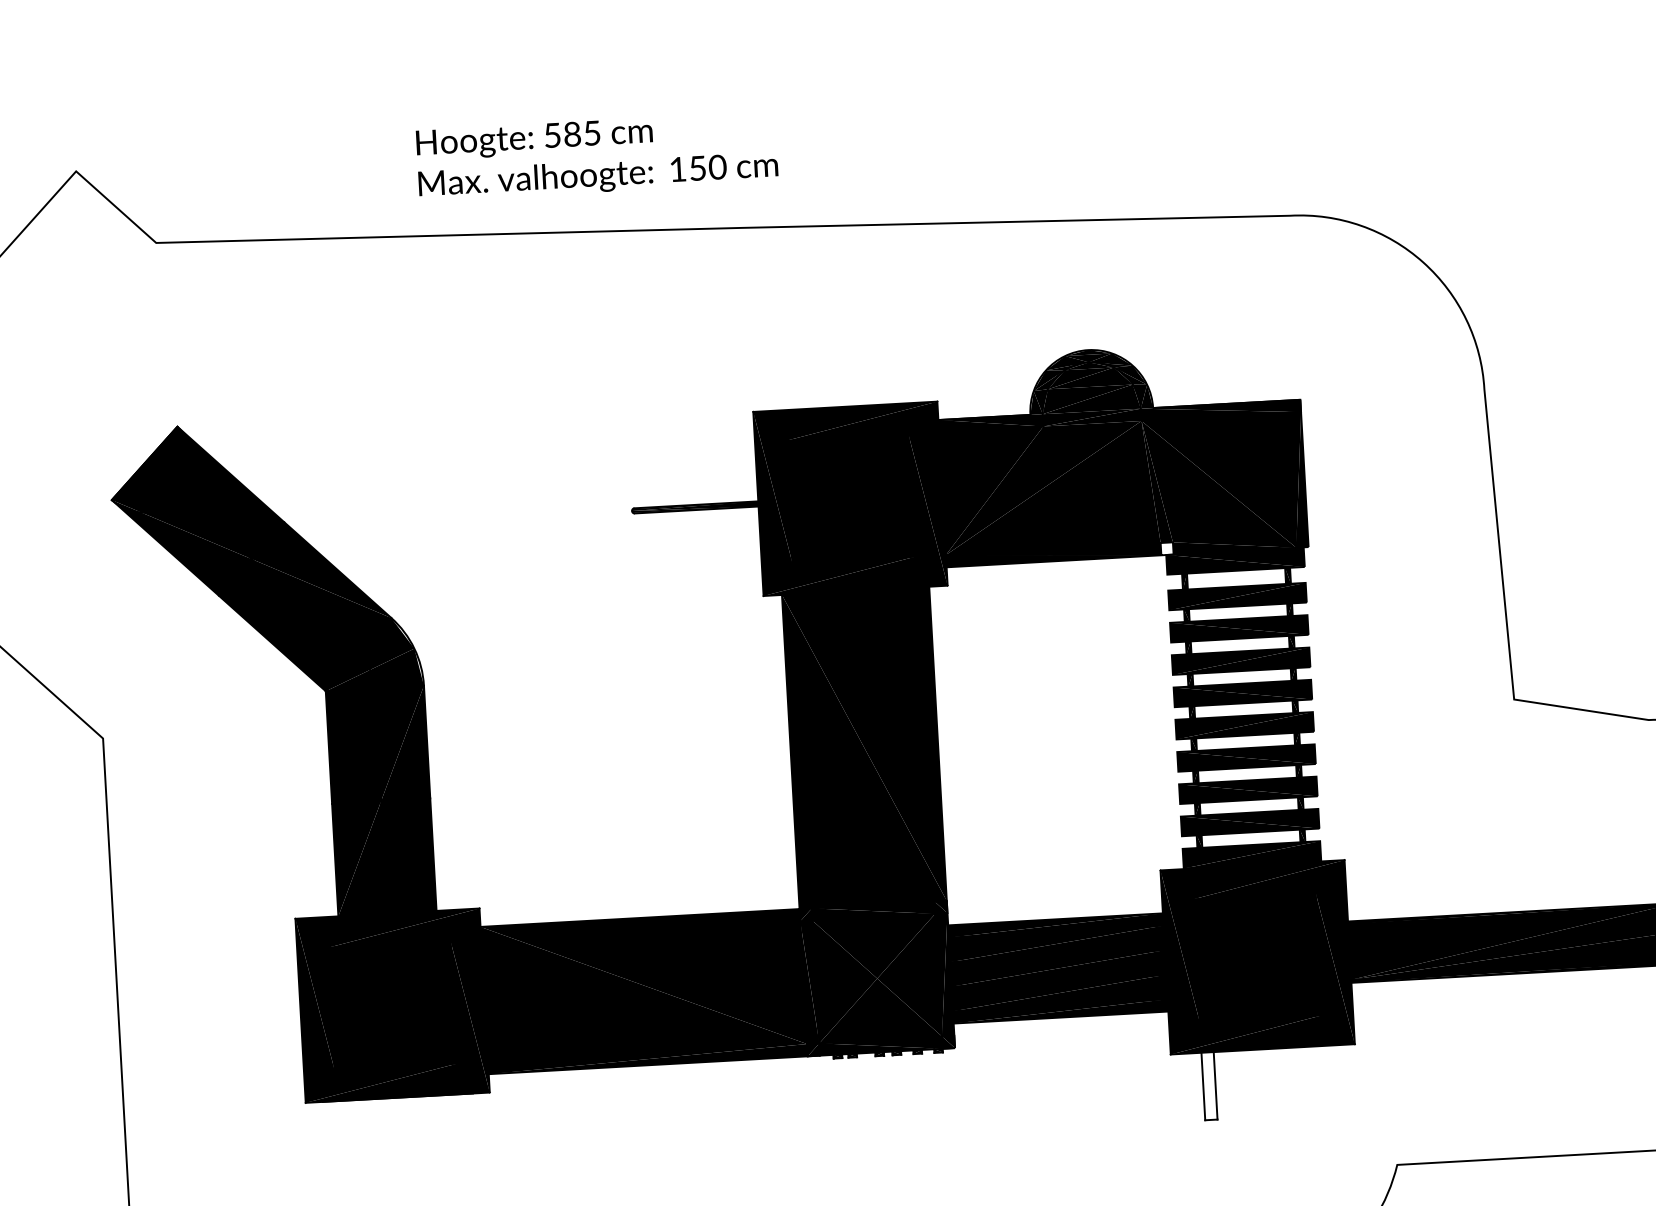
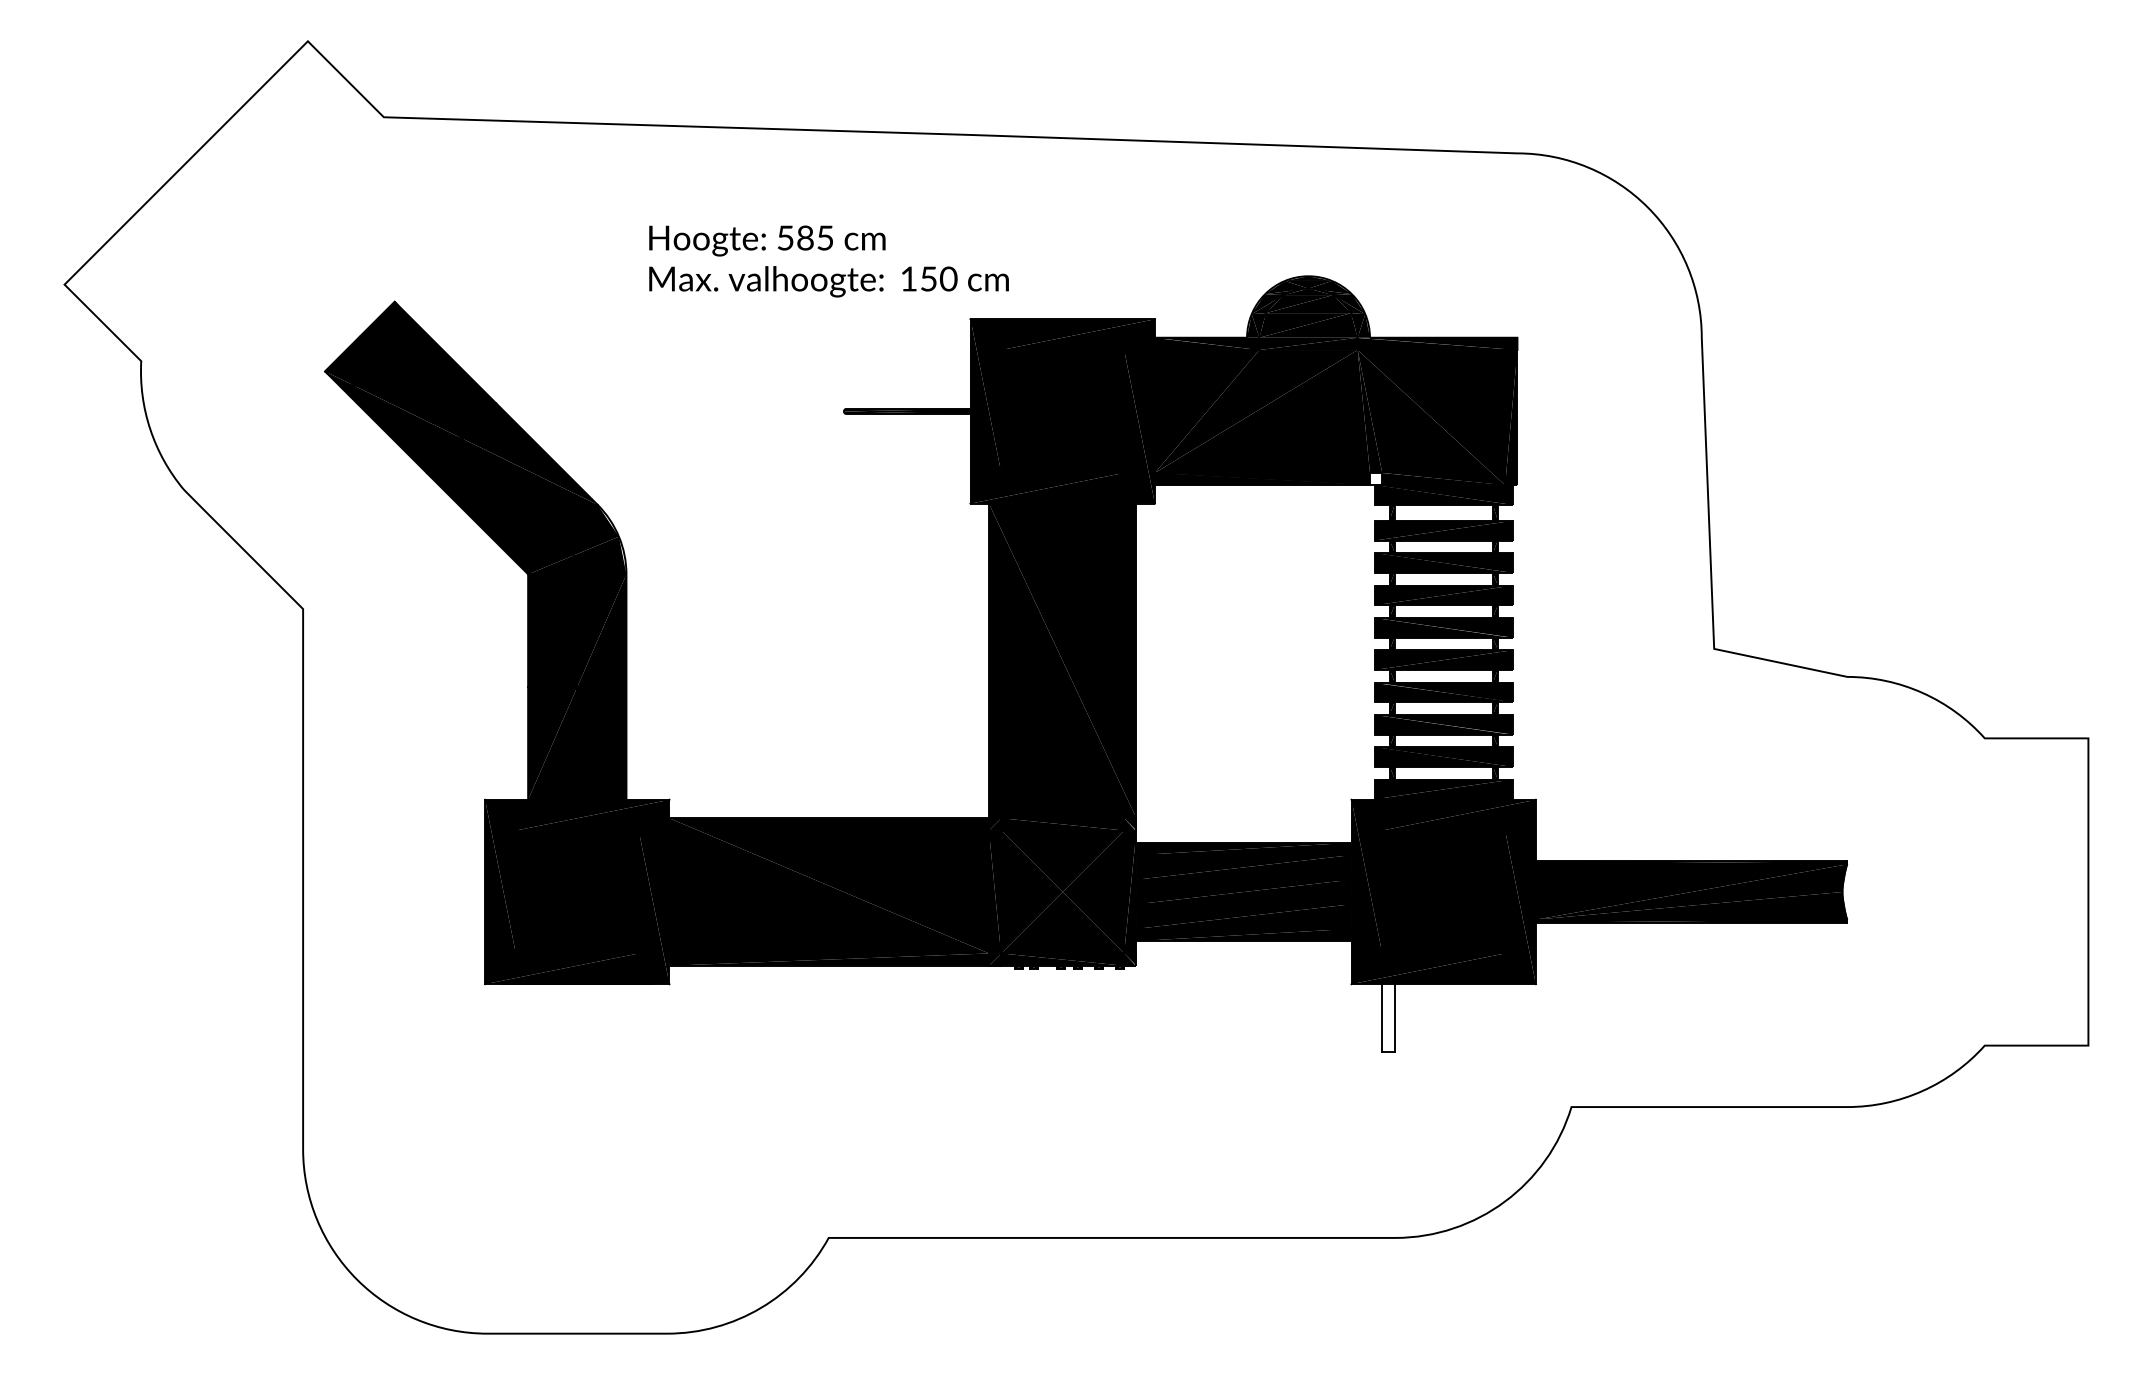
text: (596, 156) -> (828, 261), moved

